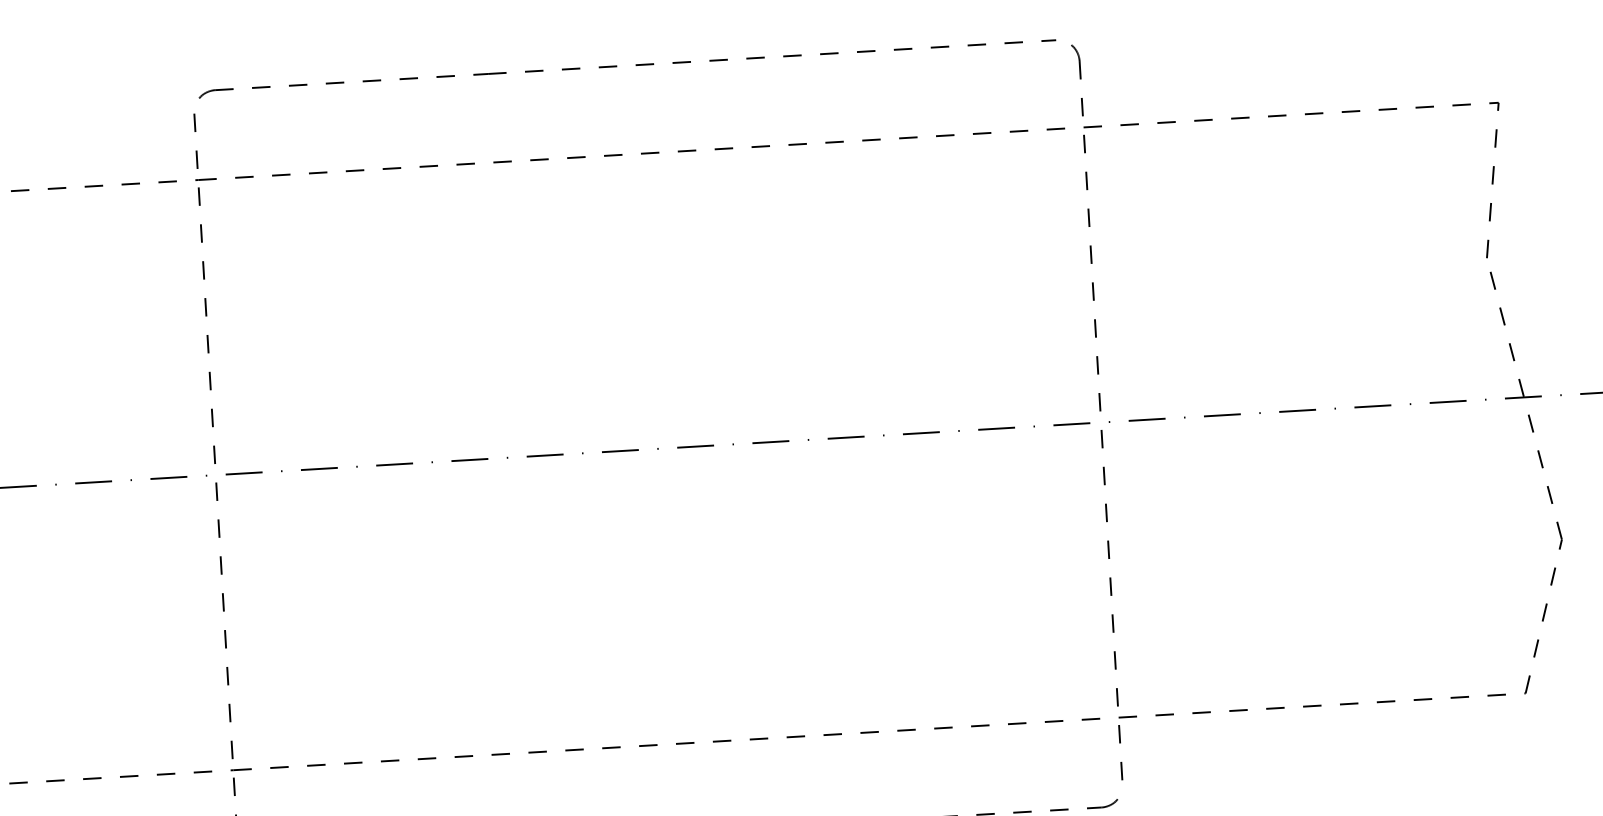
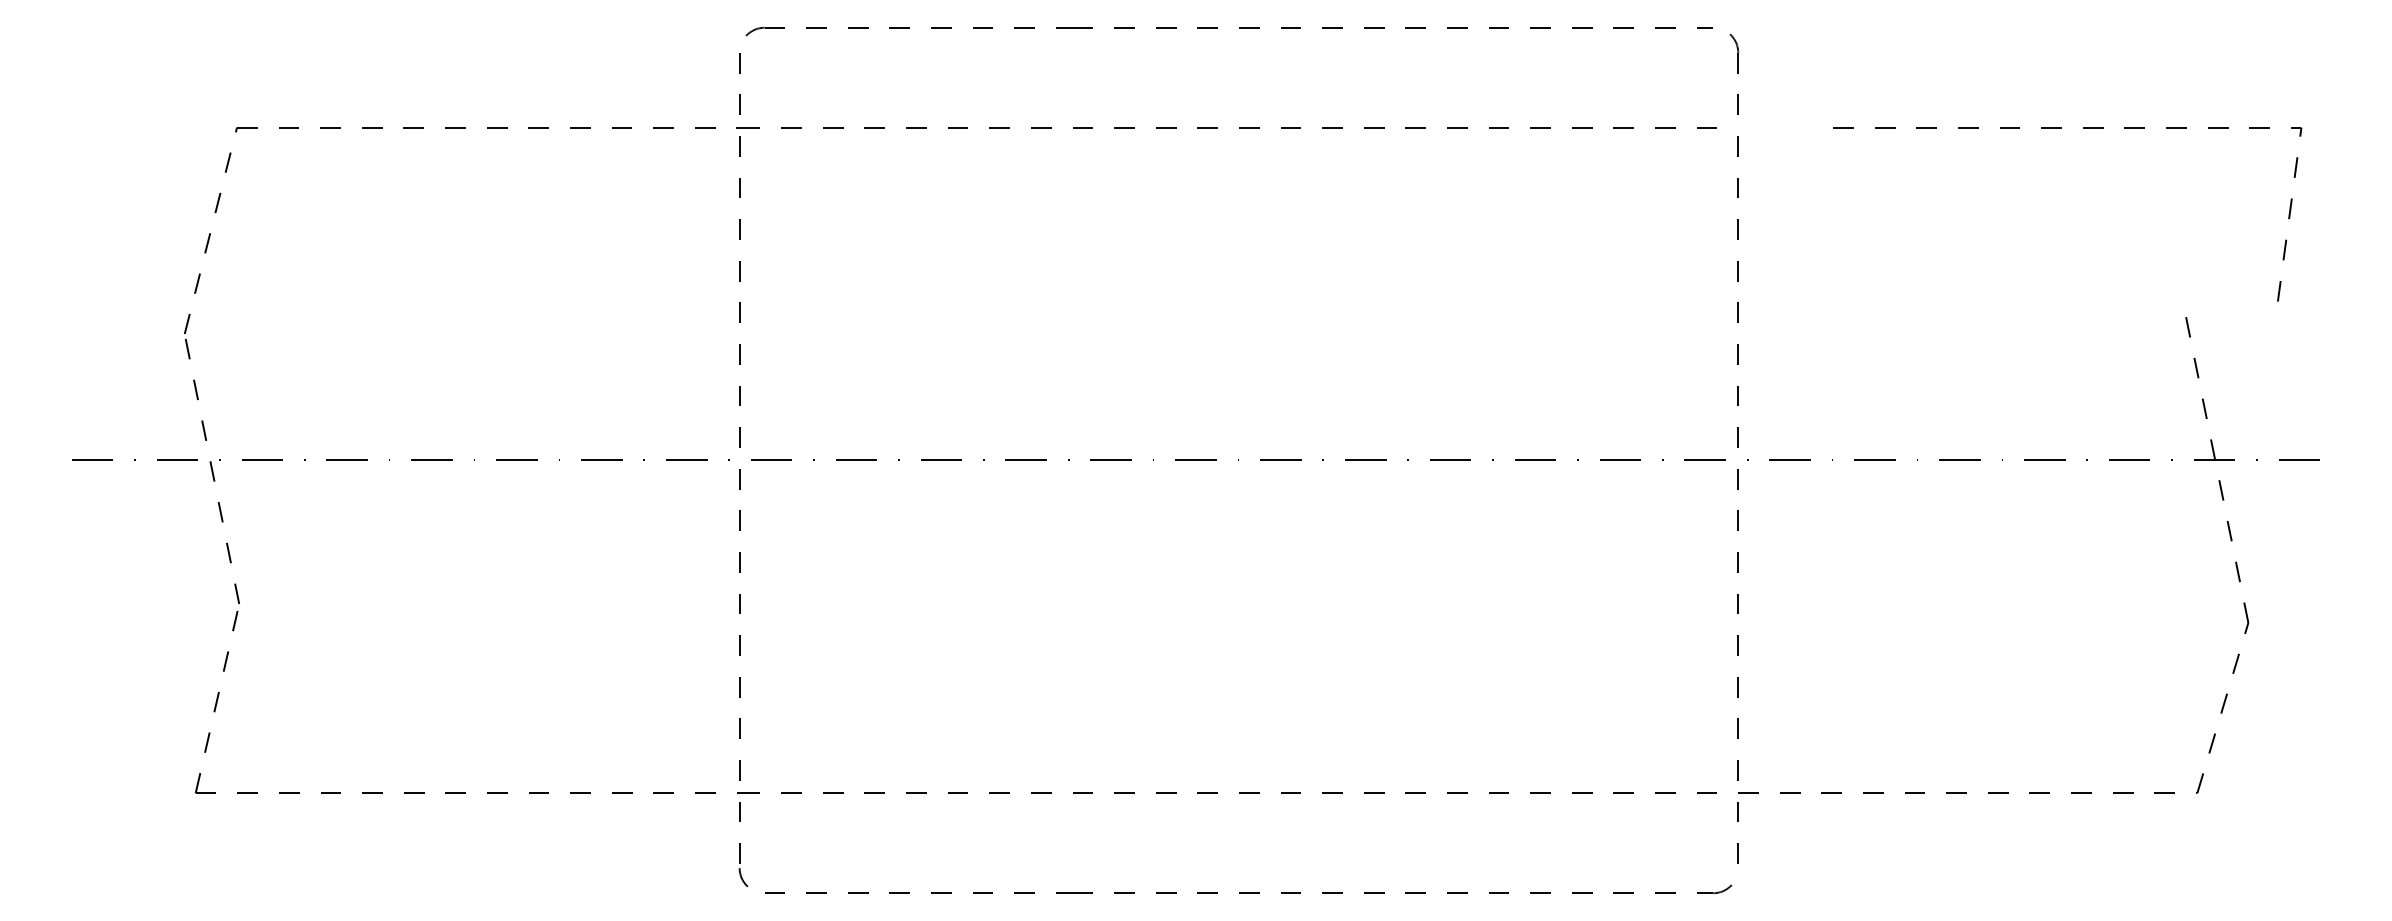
part: (1285, 116) -> (2061, 128), moved

